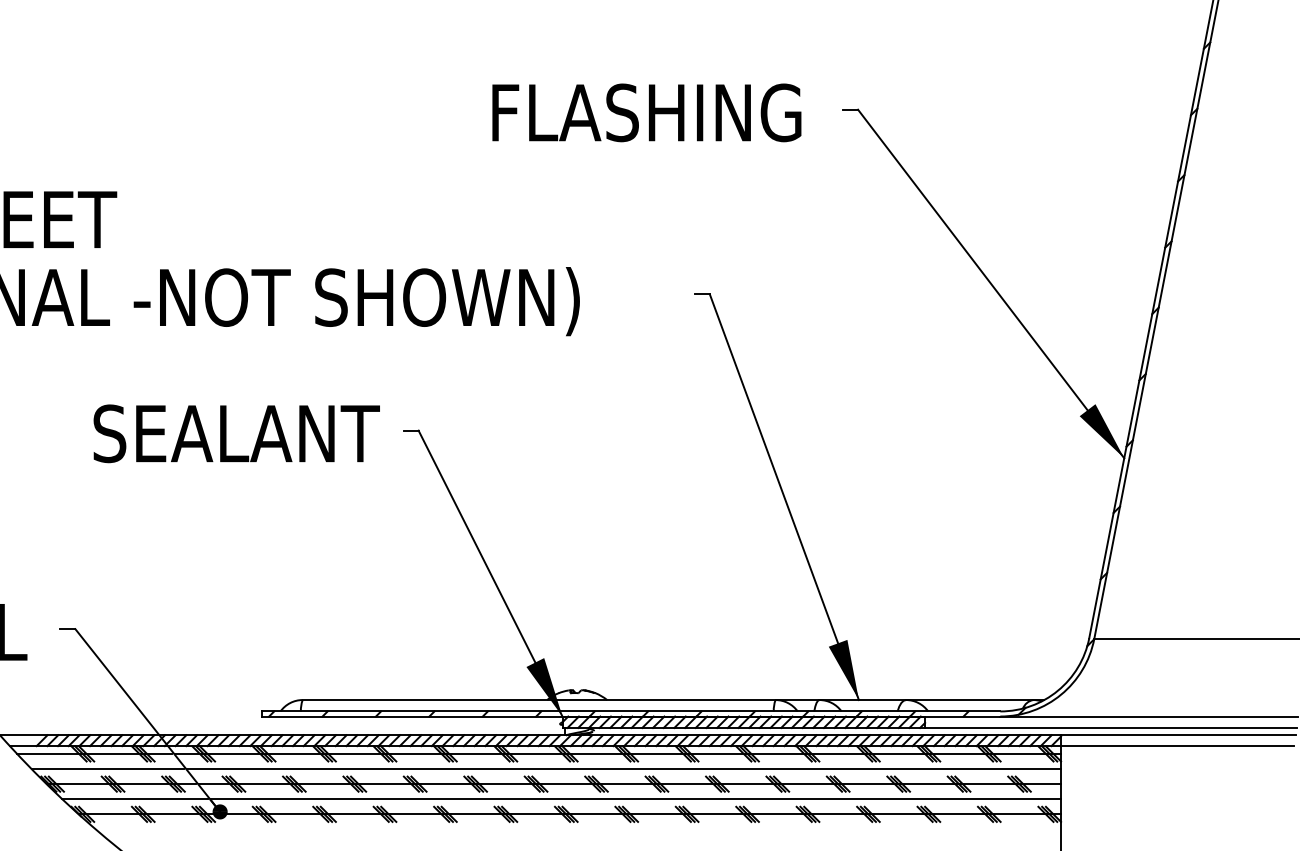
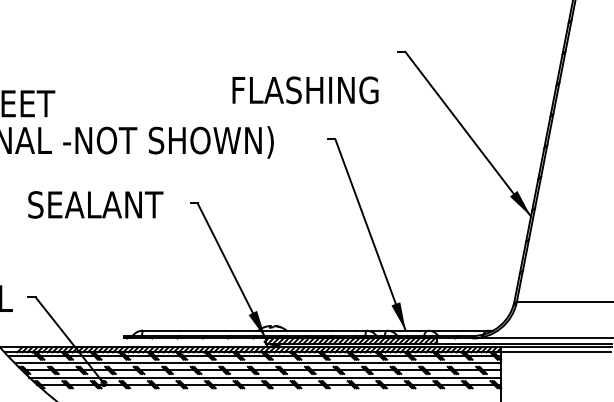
text: (646, 113) -> (305, 90), moved
text: (236, 432) -> (95, 204), moved

